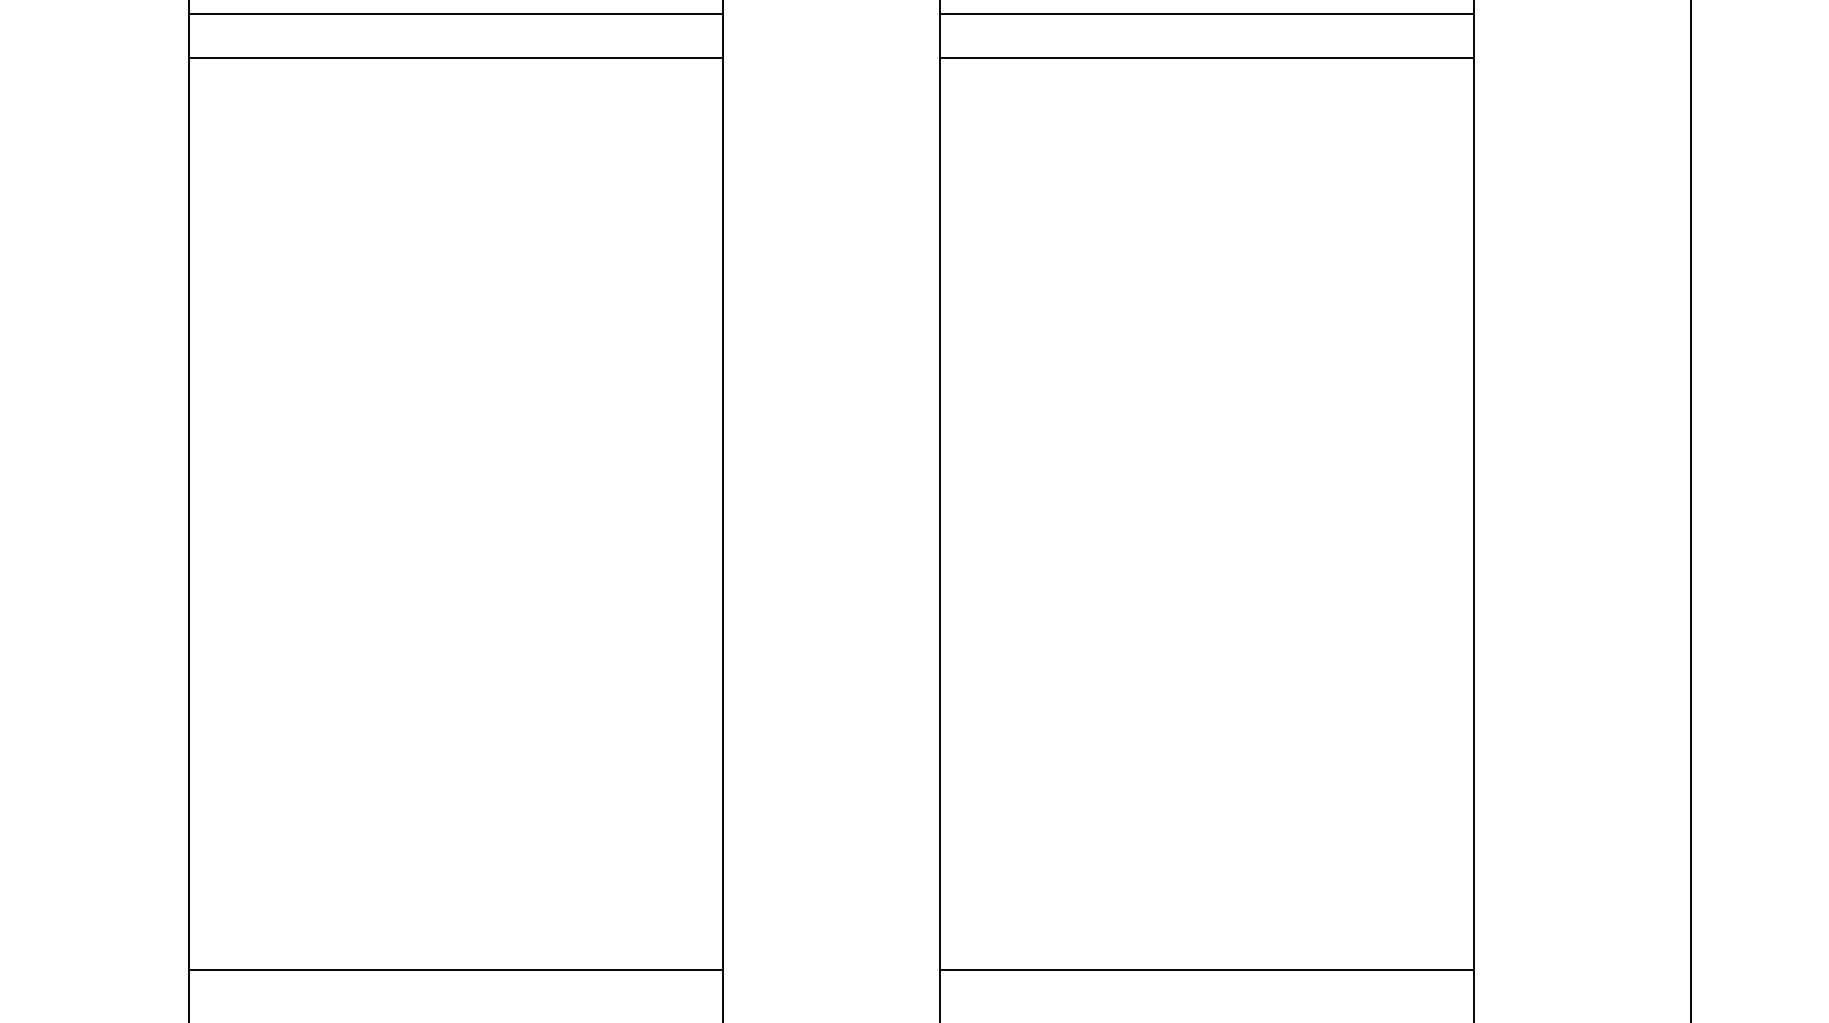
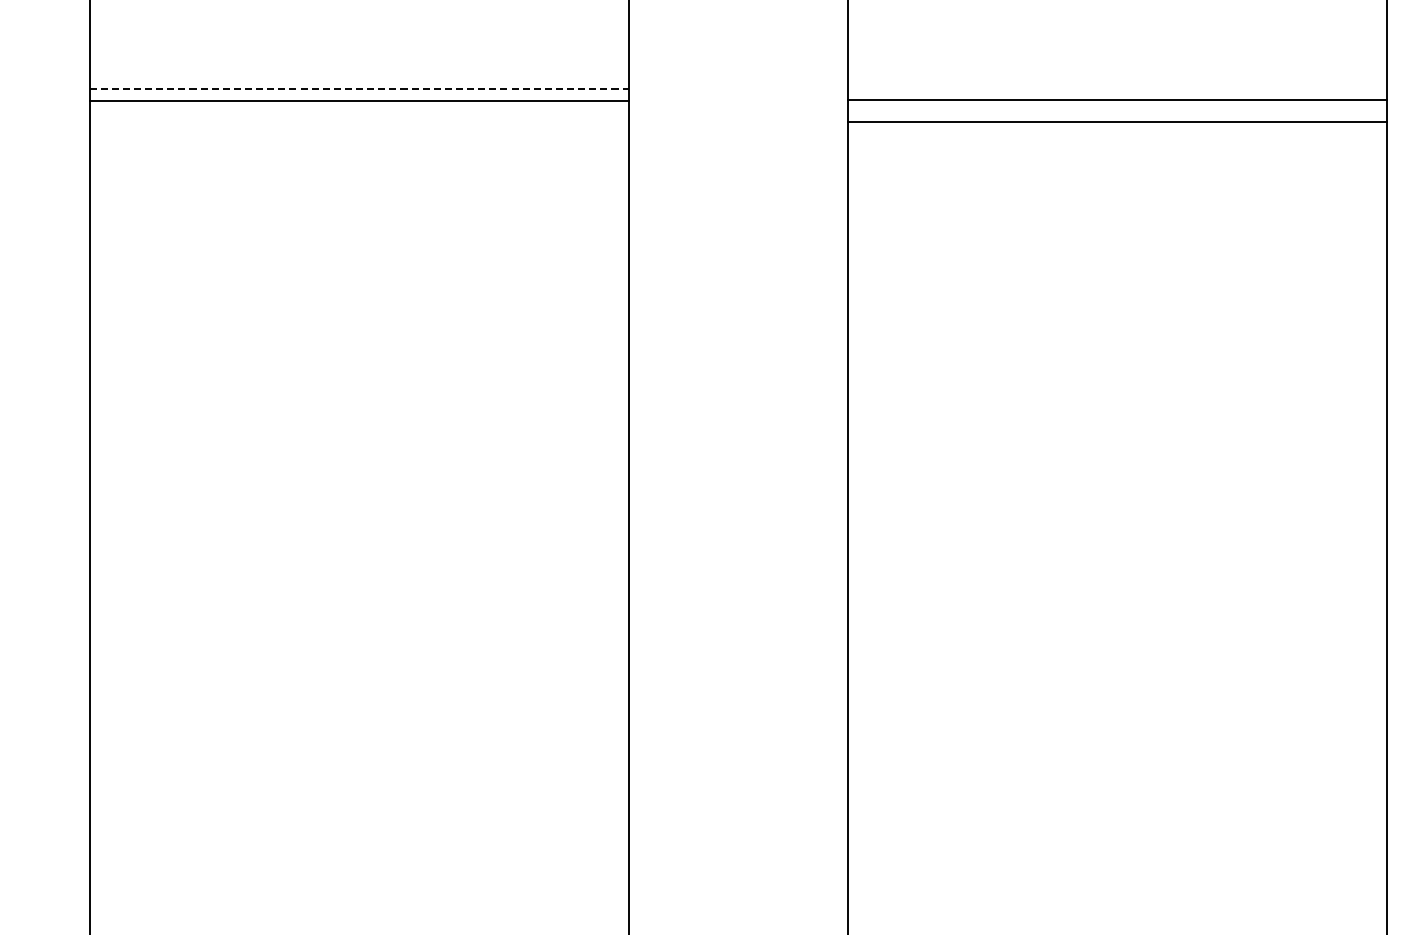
line: (456, 14) -> (359, 89), solid -> dashed
line: (1207, 14) -> (1117, 122), moved
line: (456, 57) -> (359, 100), moved
line: (1207, 57) -> (1117, 99), moved

